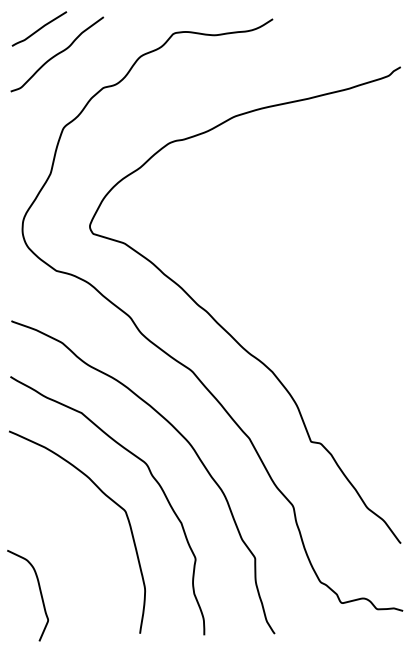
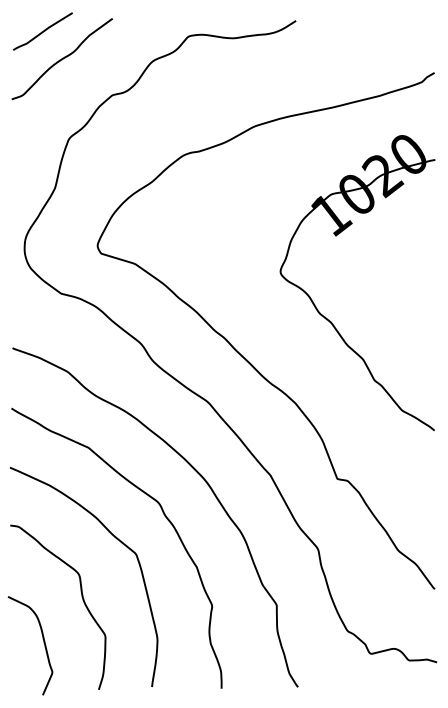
part: (303, 294) -> (329, 319), added
curve: (75, 552) -> (82, 598), added

